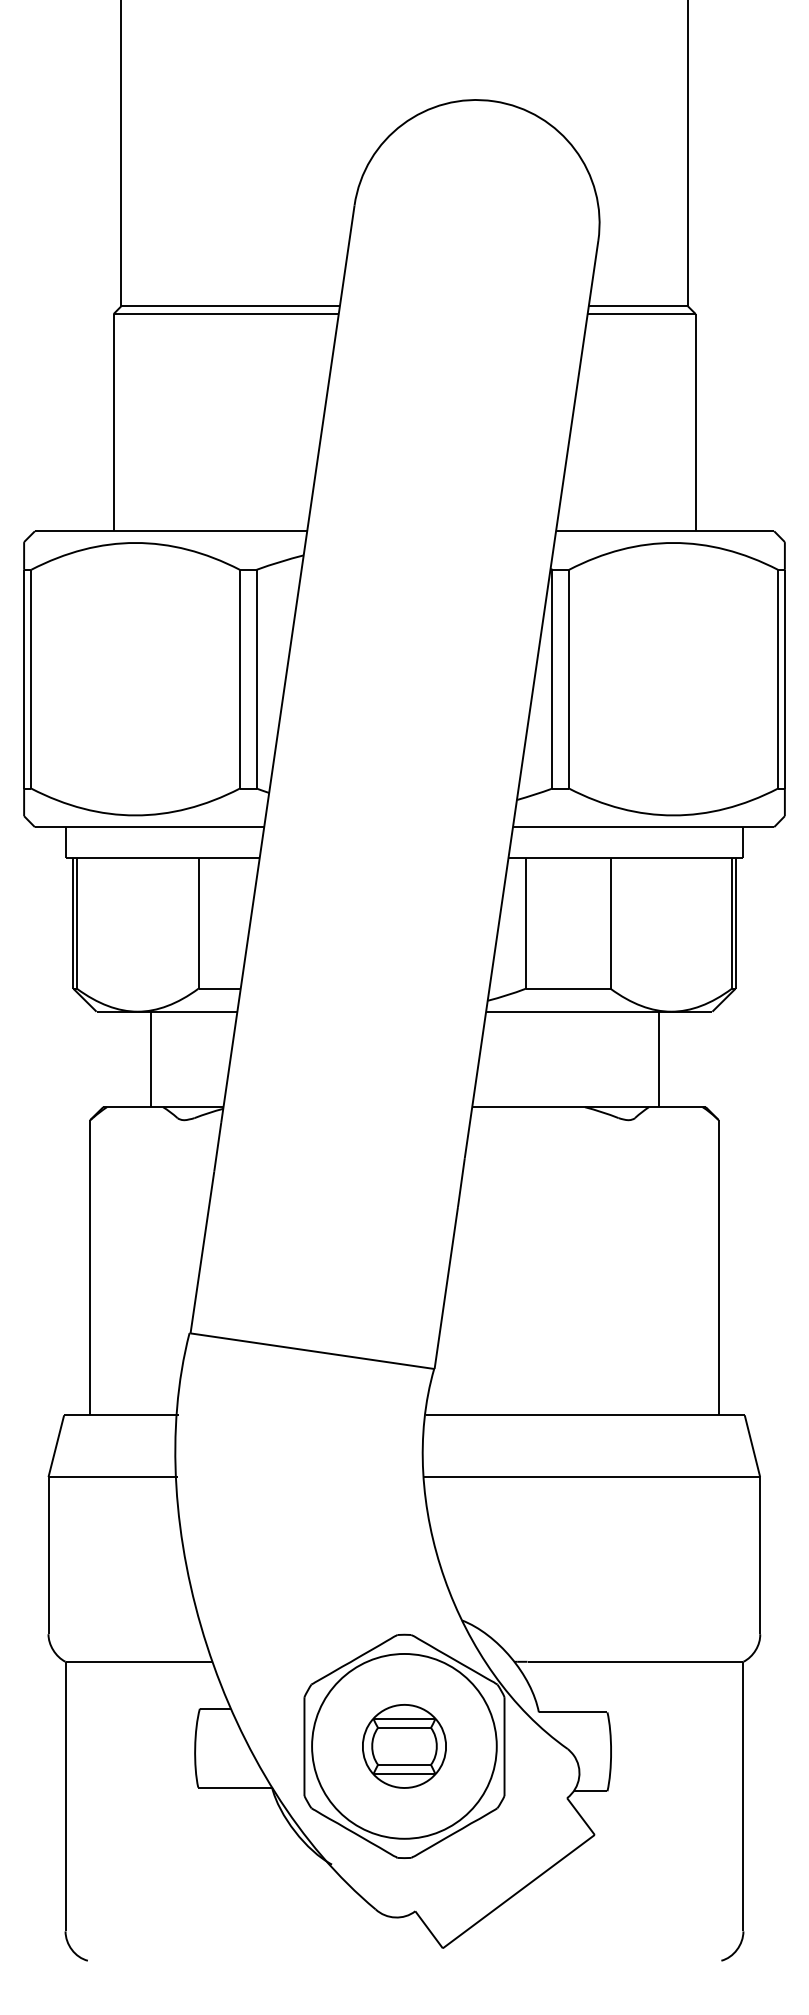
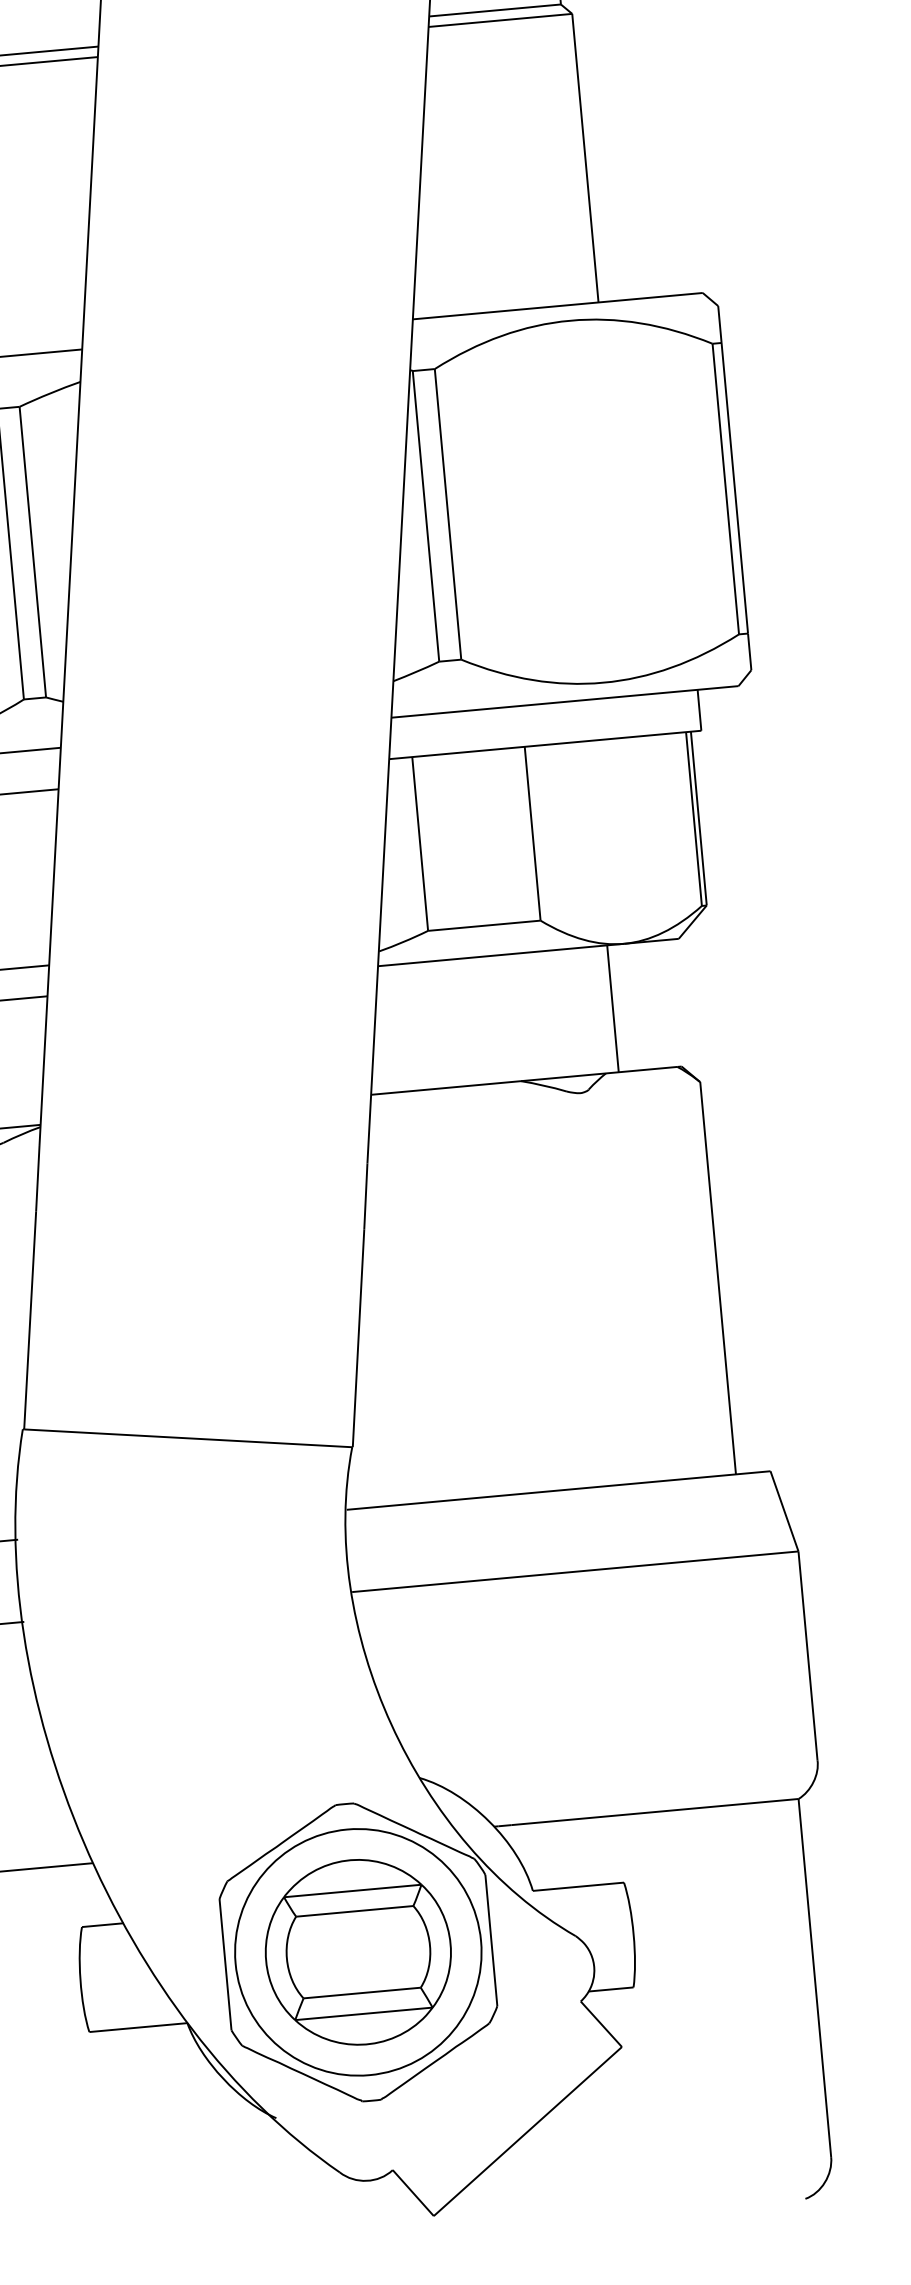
part: (404, 1746) -> (358, 1952), size x1.67

